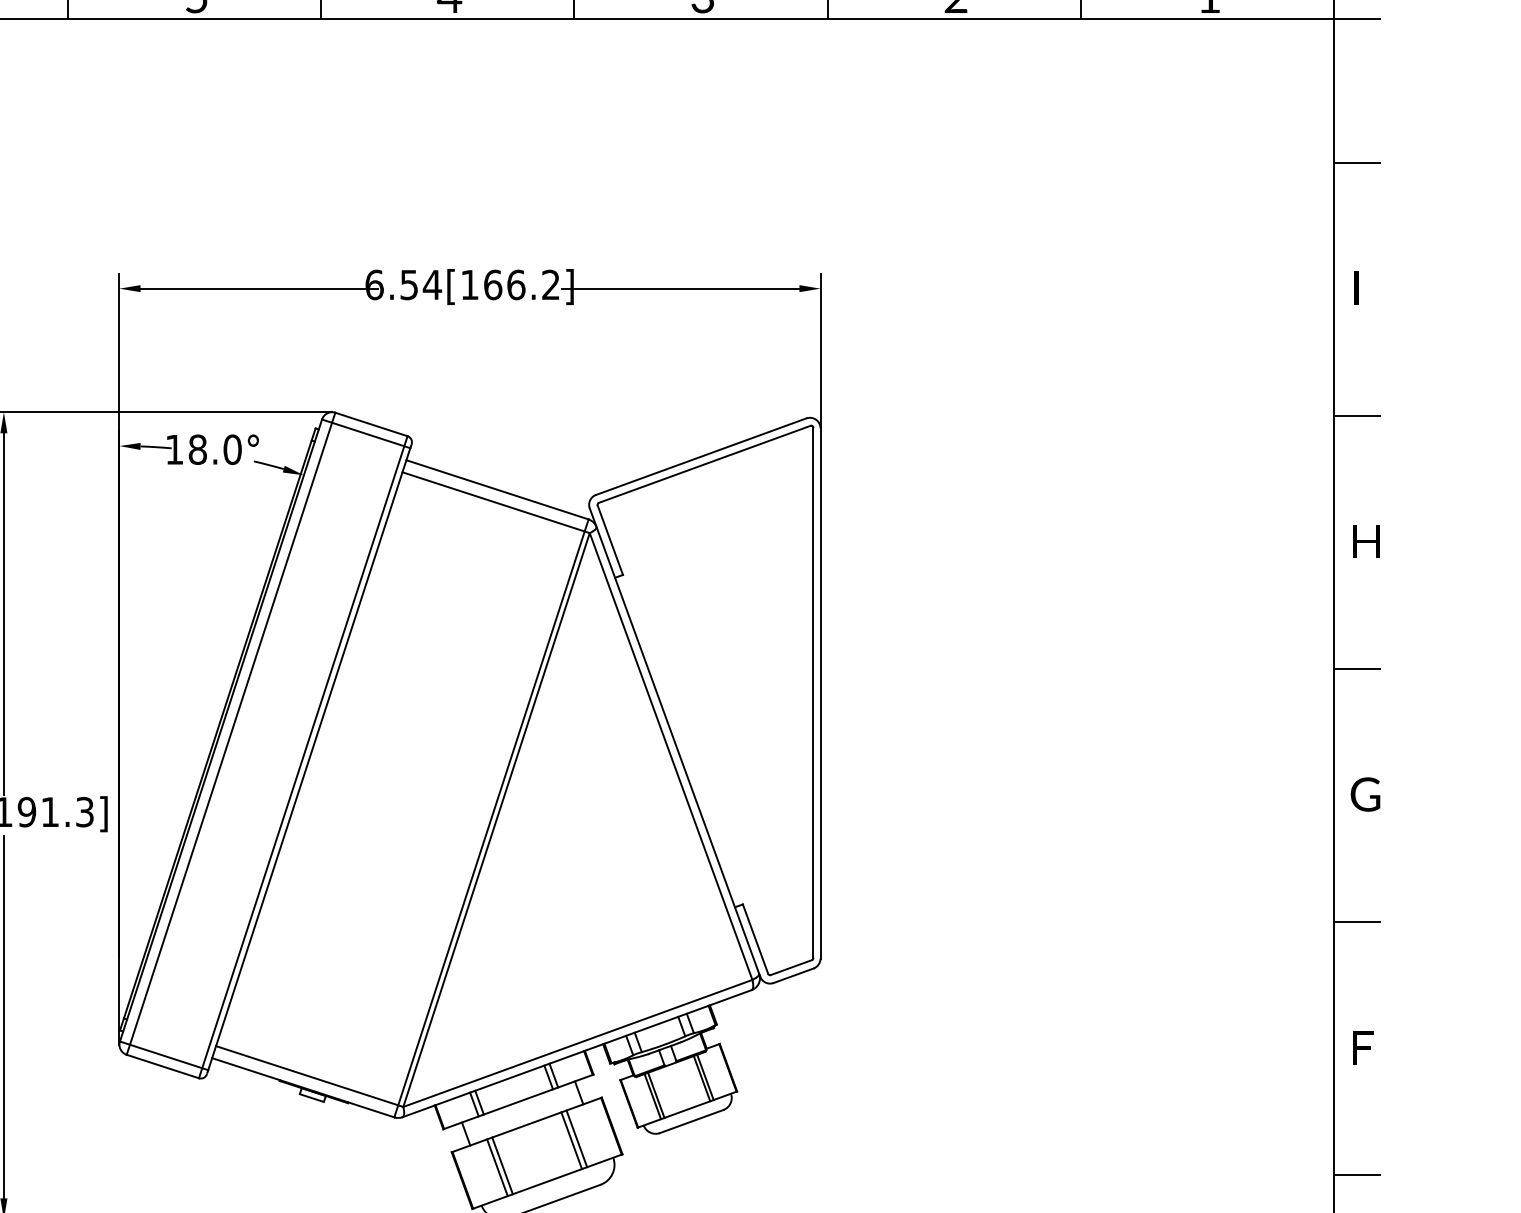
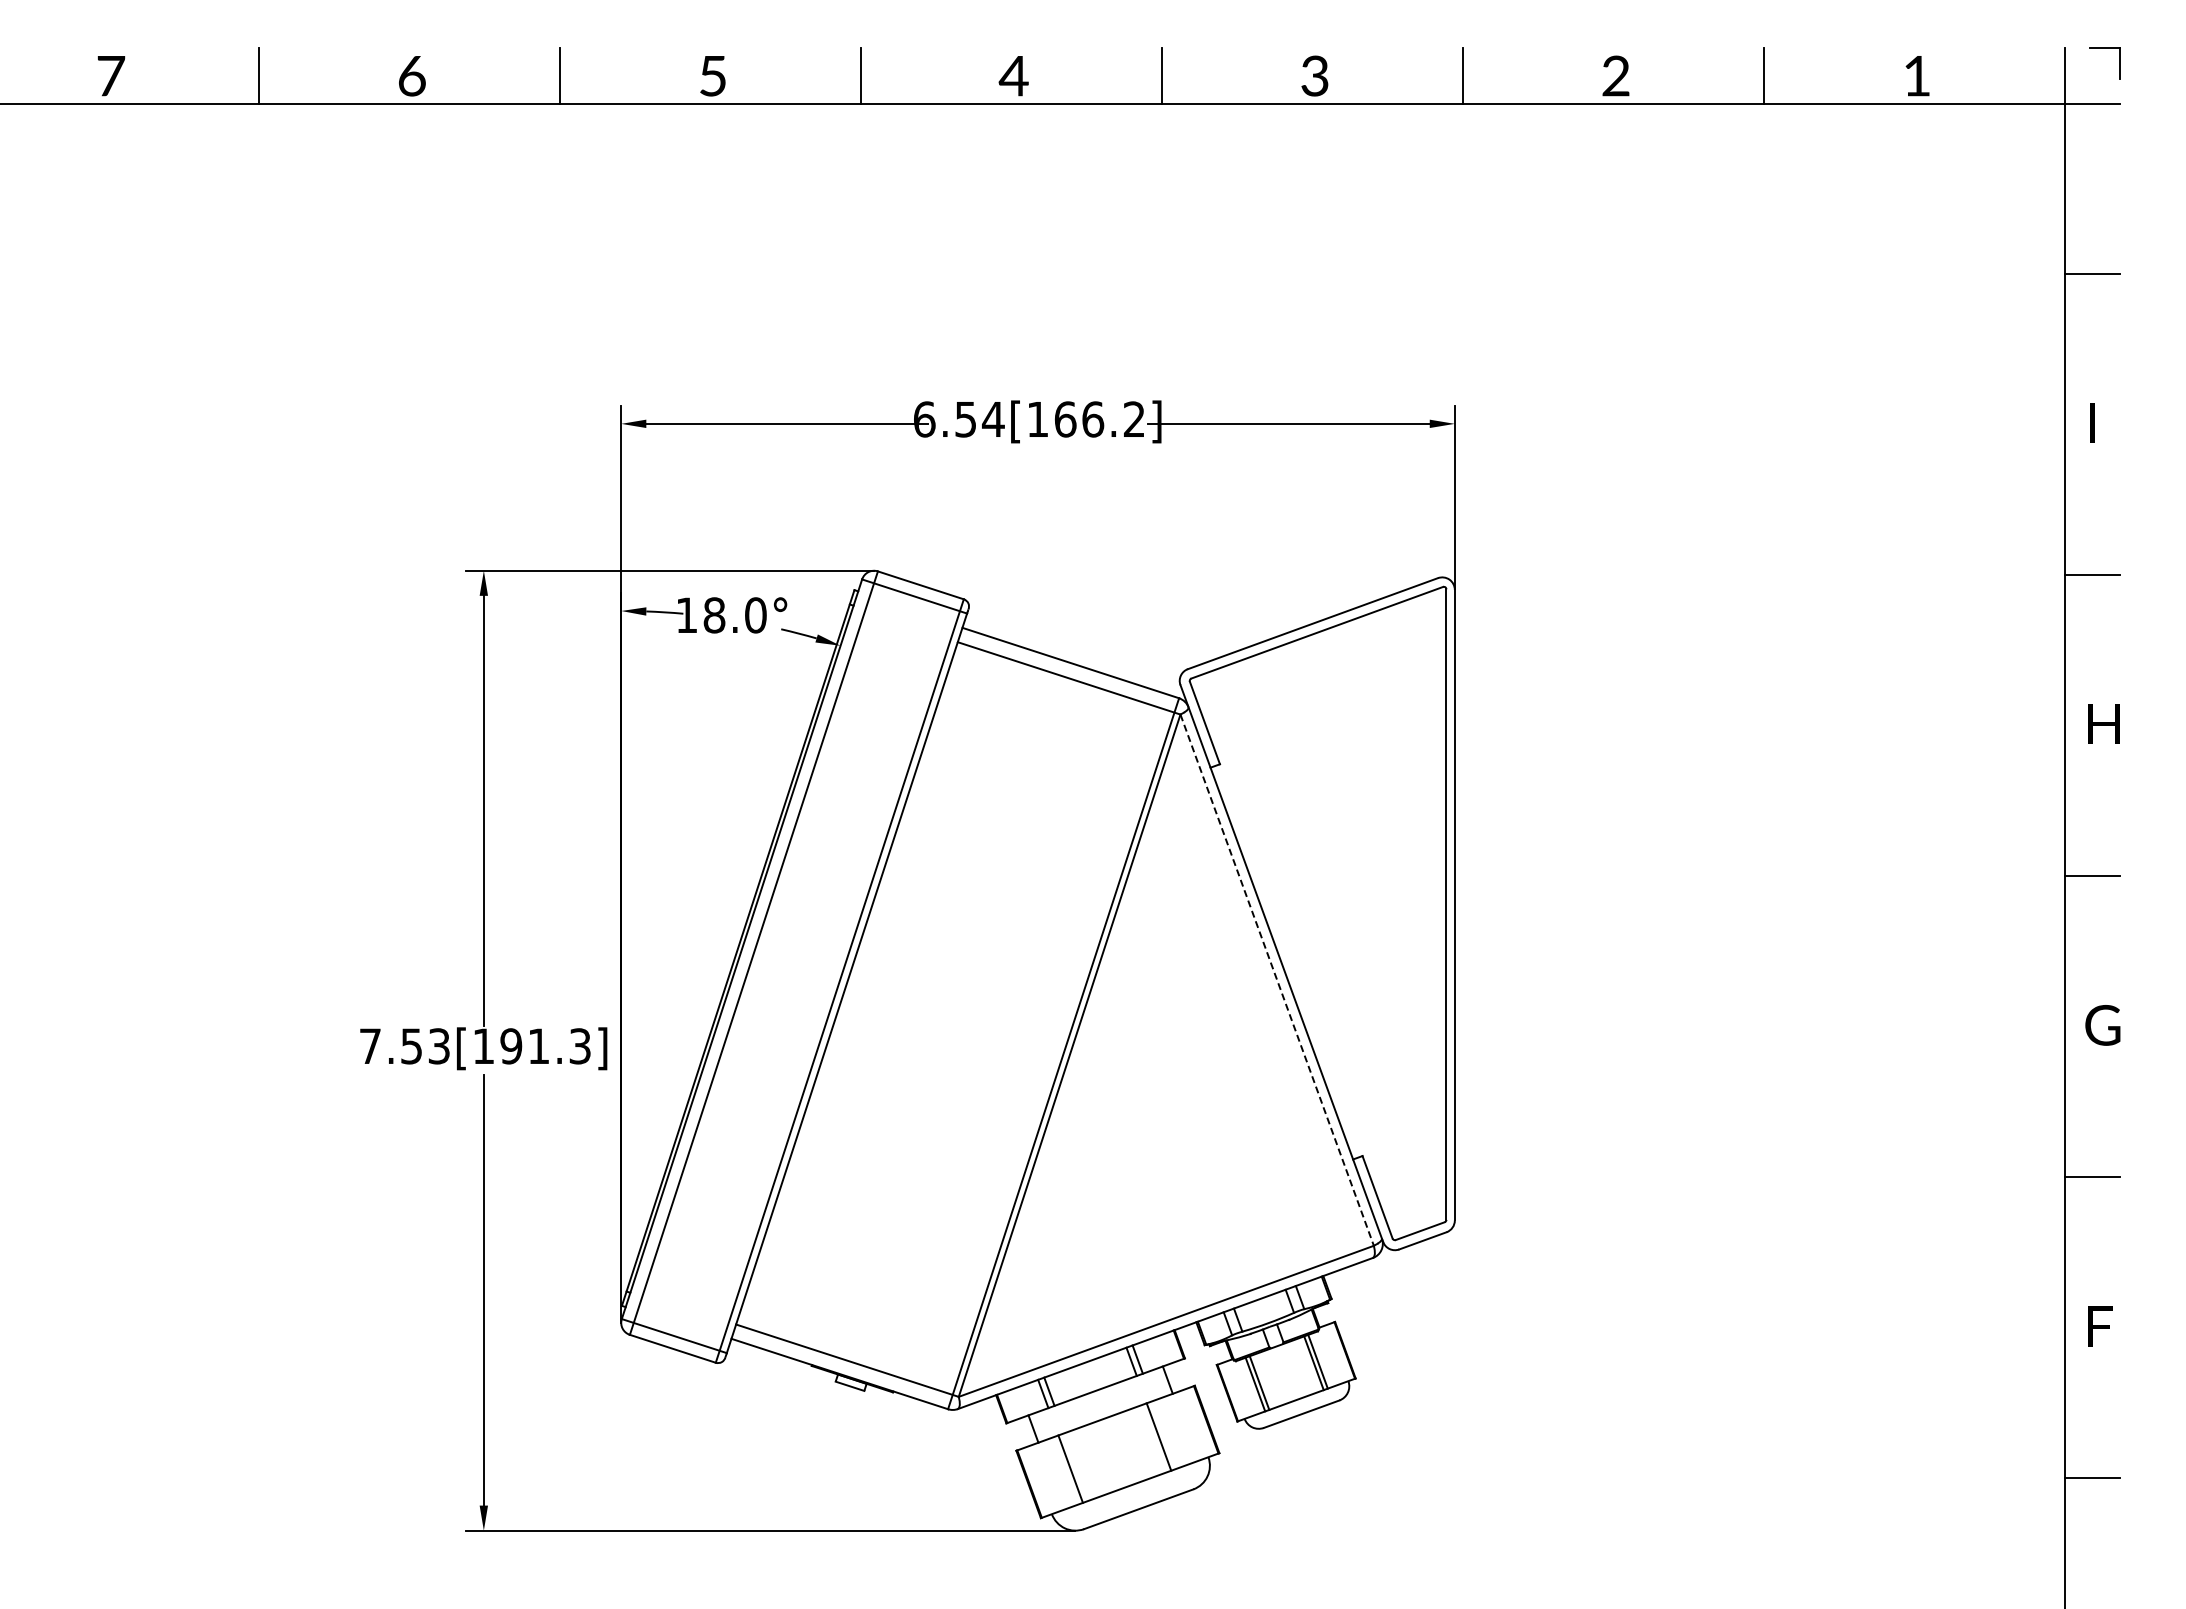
line: (671, 756) -> (1277, 980), solid -> dashed
line: (576, 1138) -> (1164, 1434), removed
line: (502, 1165) -> (1076, 1466), removed

